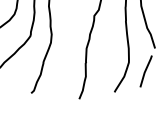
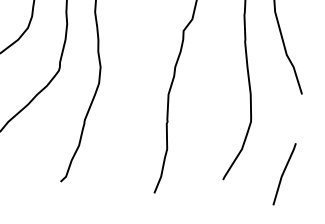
line: (145, 71) -> (283, 174), moved

